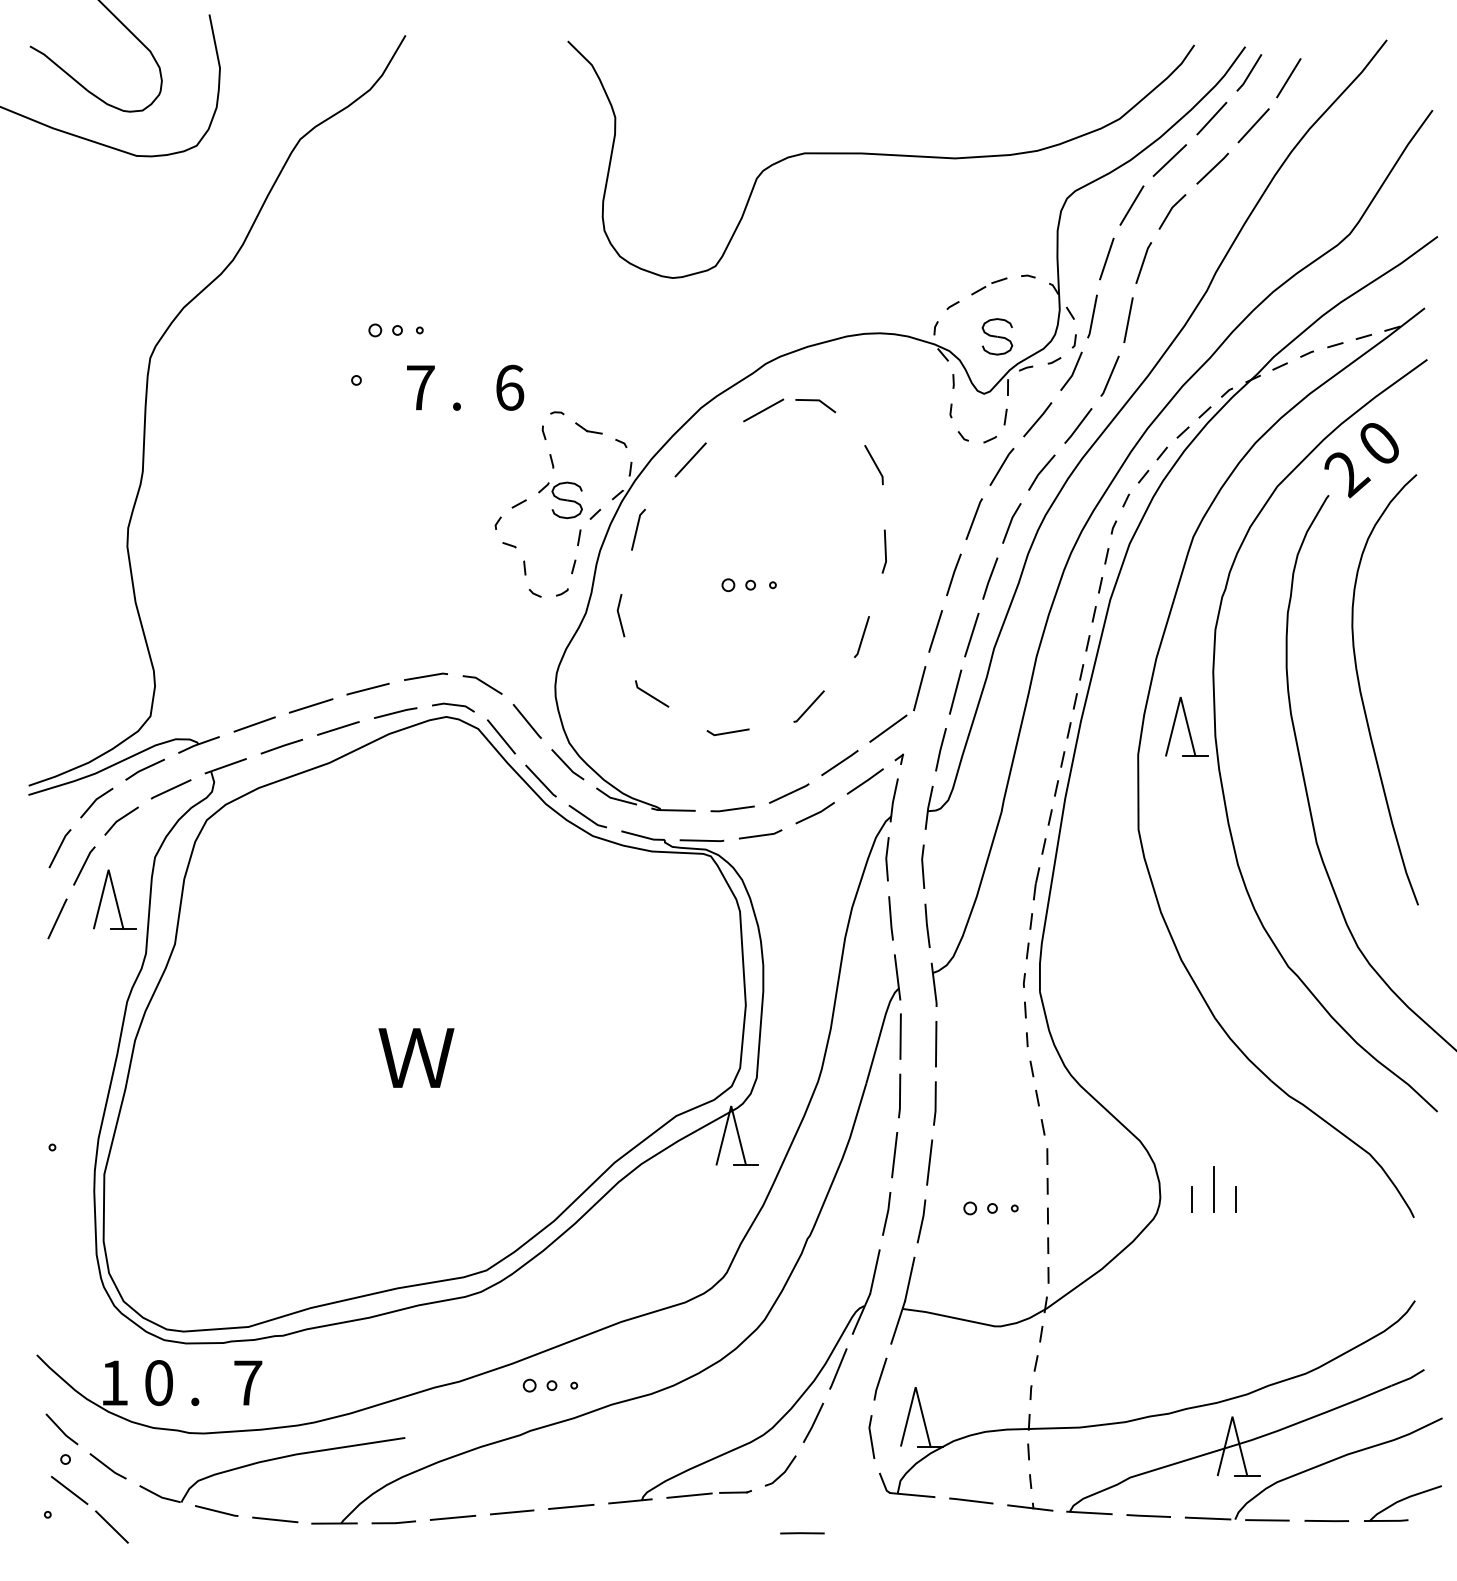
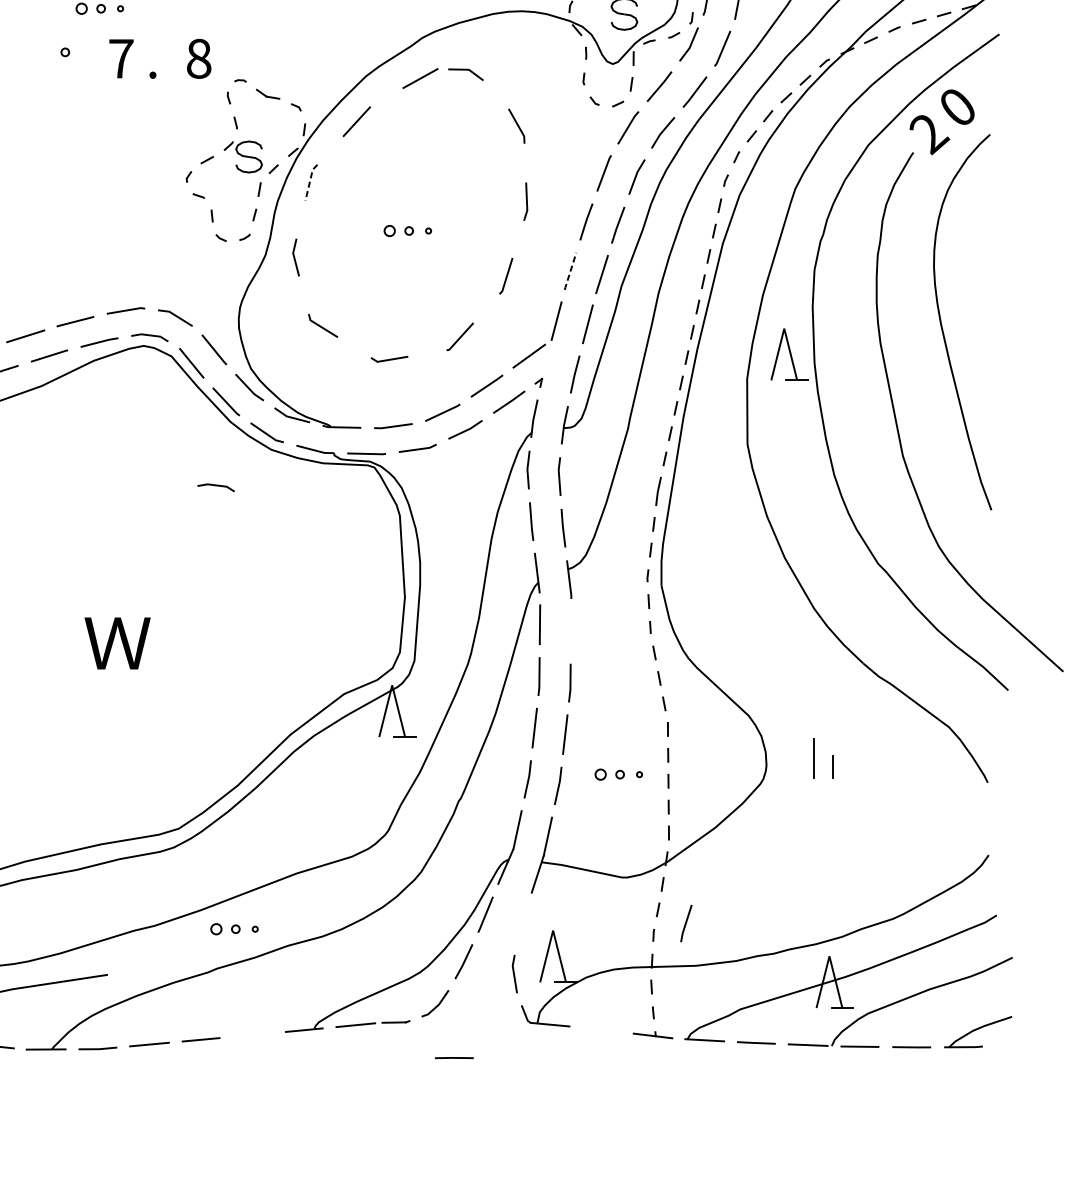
text: (510, 387) -> (199, 58), 6 -> 8
line: (636, 528) -> (309, 181), solid -> dashed
line: (935, 631) -> (570, 271), solid -> dashed
line: (529, 877) -> (216, 485), added
line: (935, 1043) -> (570, 630), removed
line: (1191, 1199) -> (793, 766), removed
line: (880, 1378) -> (686, 922), moved
line: (971, 1500) -> (601, 1029), removed
line: (571, 1506) -> (252, 1034), removed

